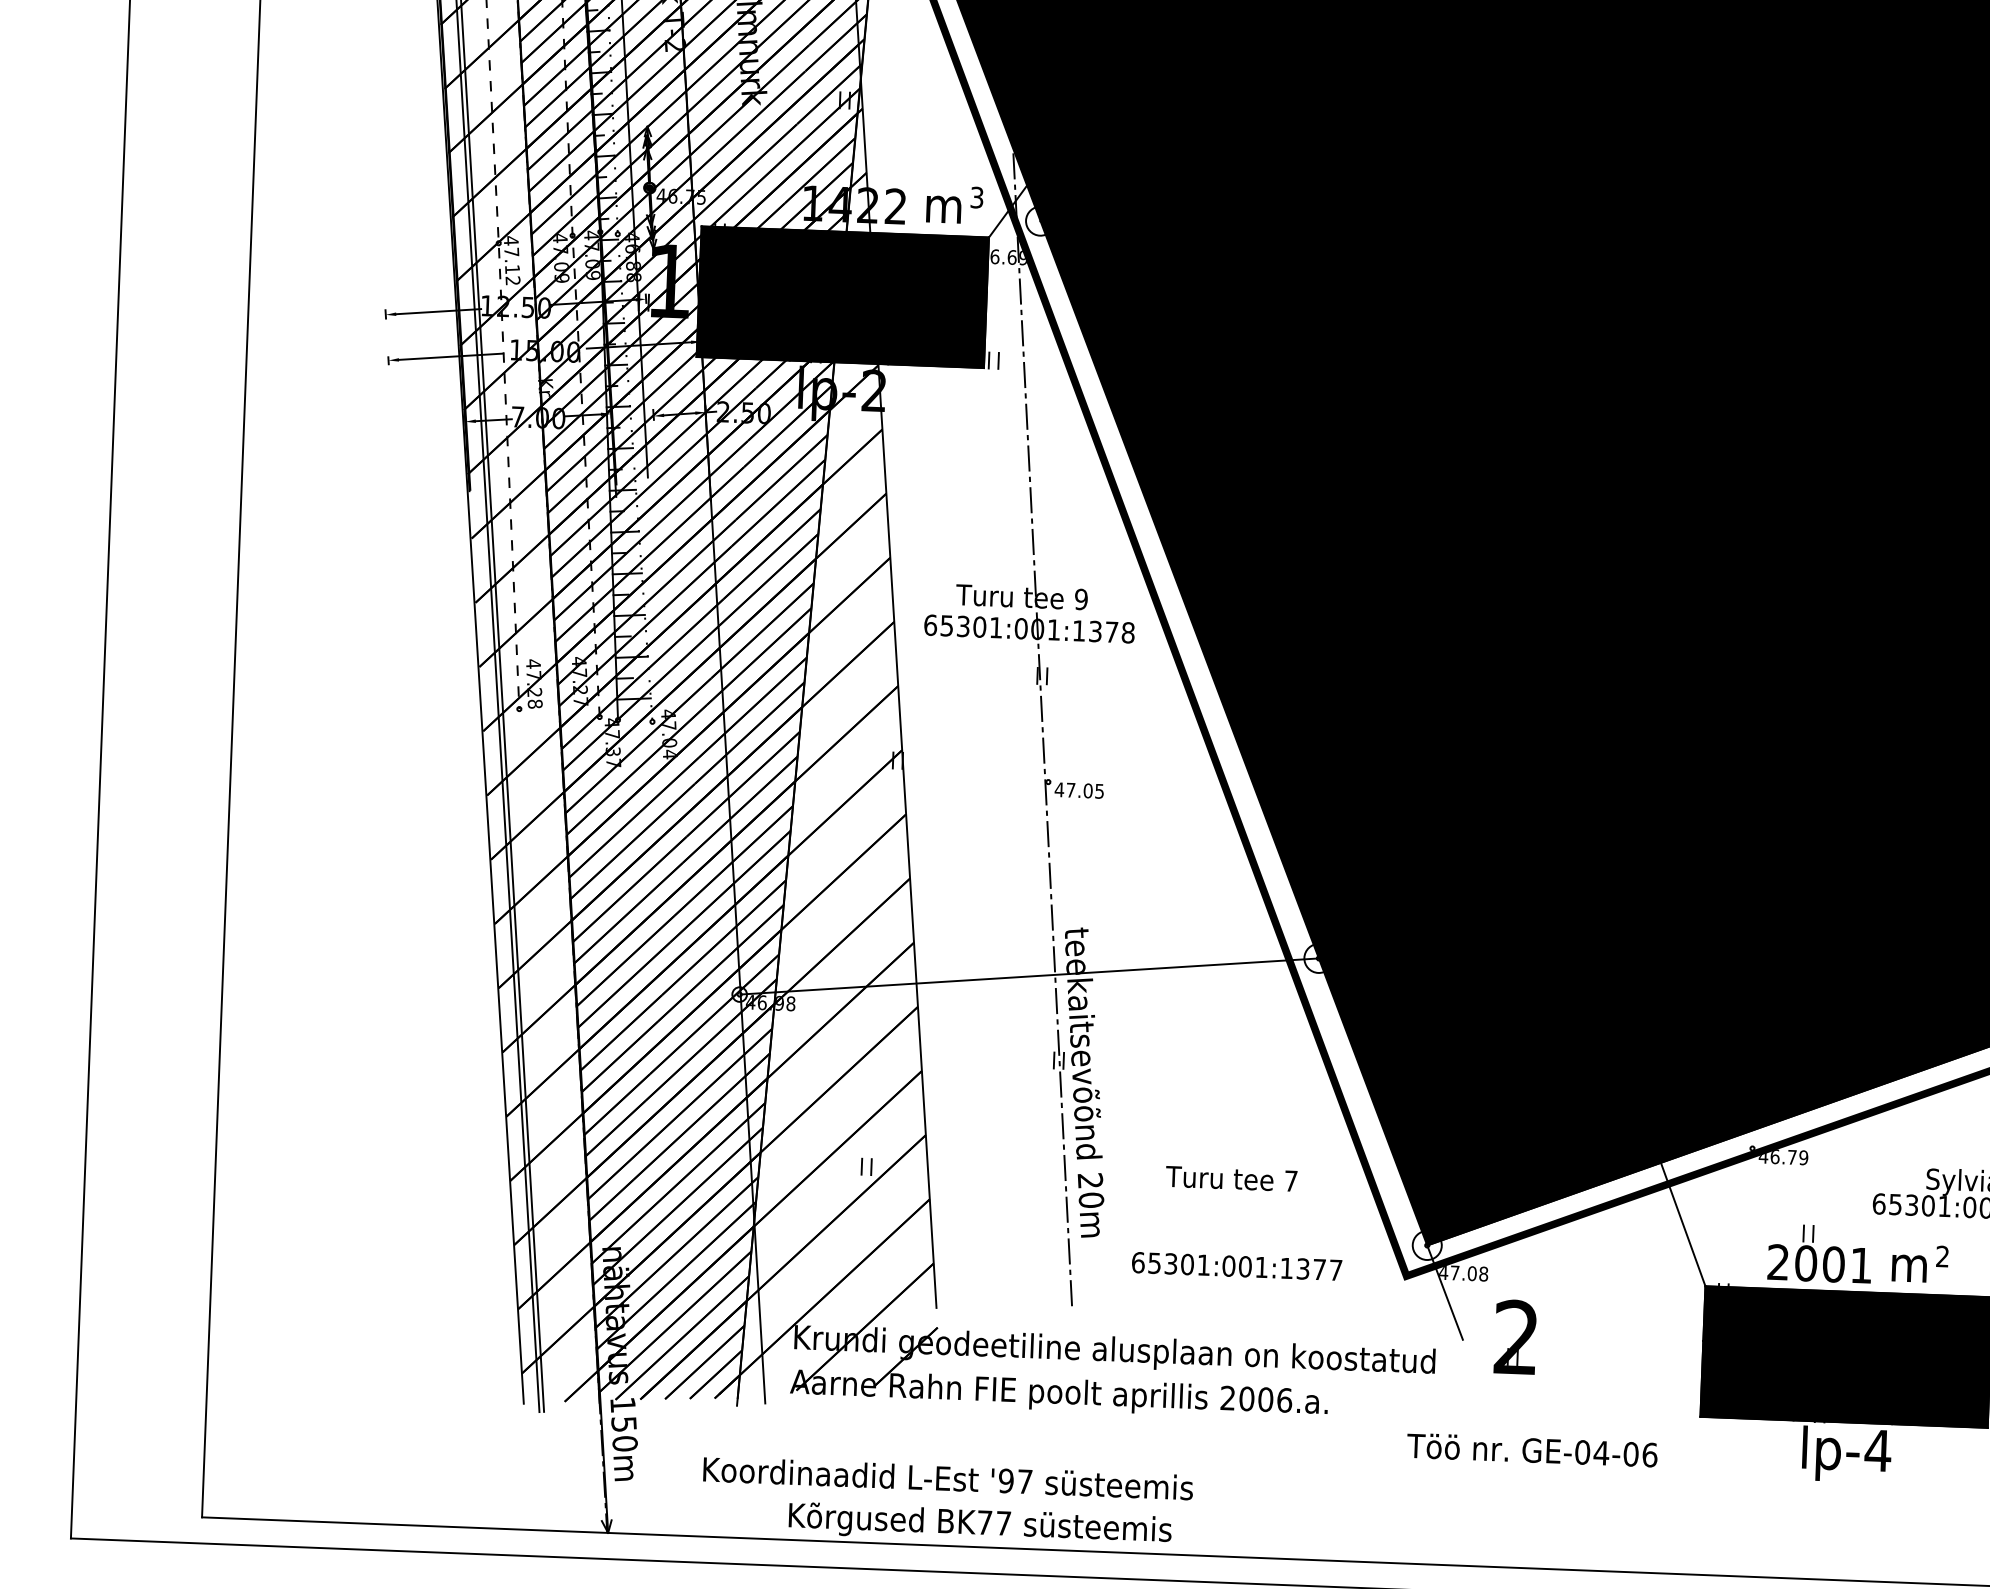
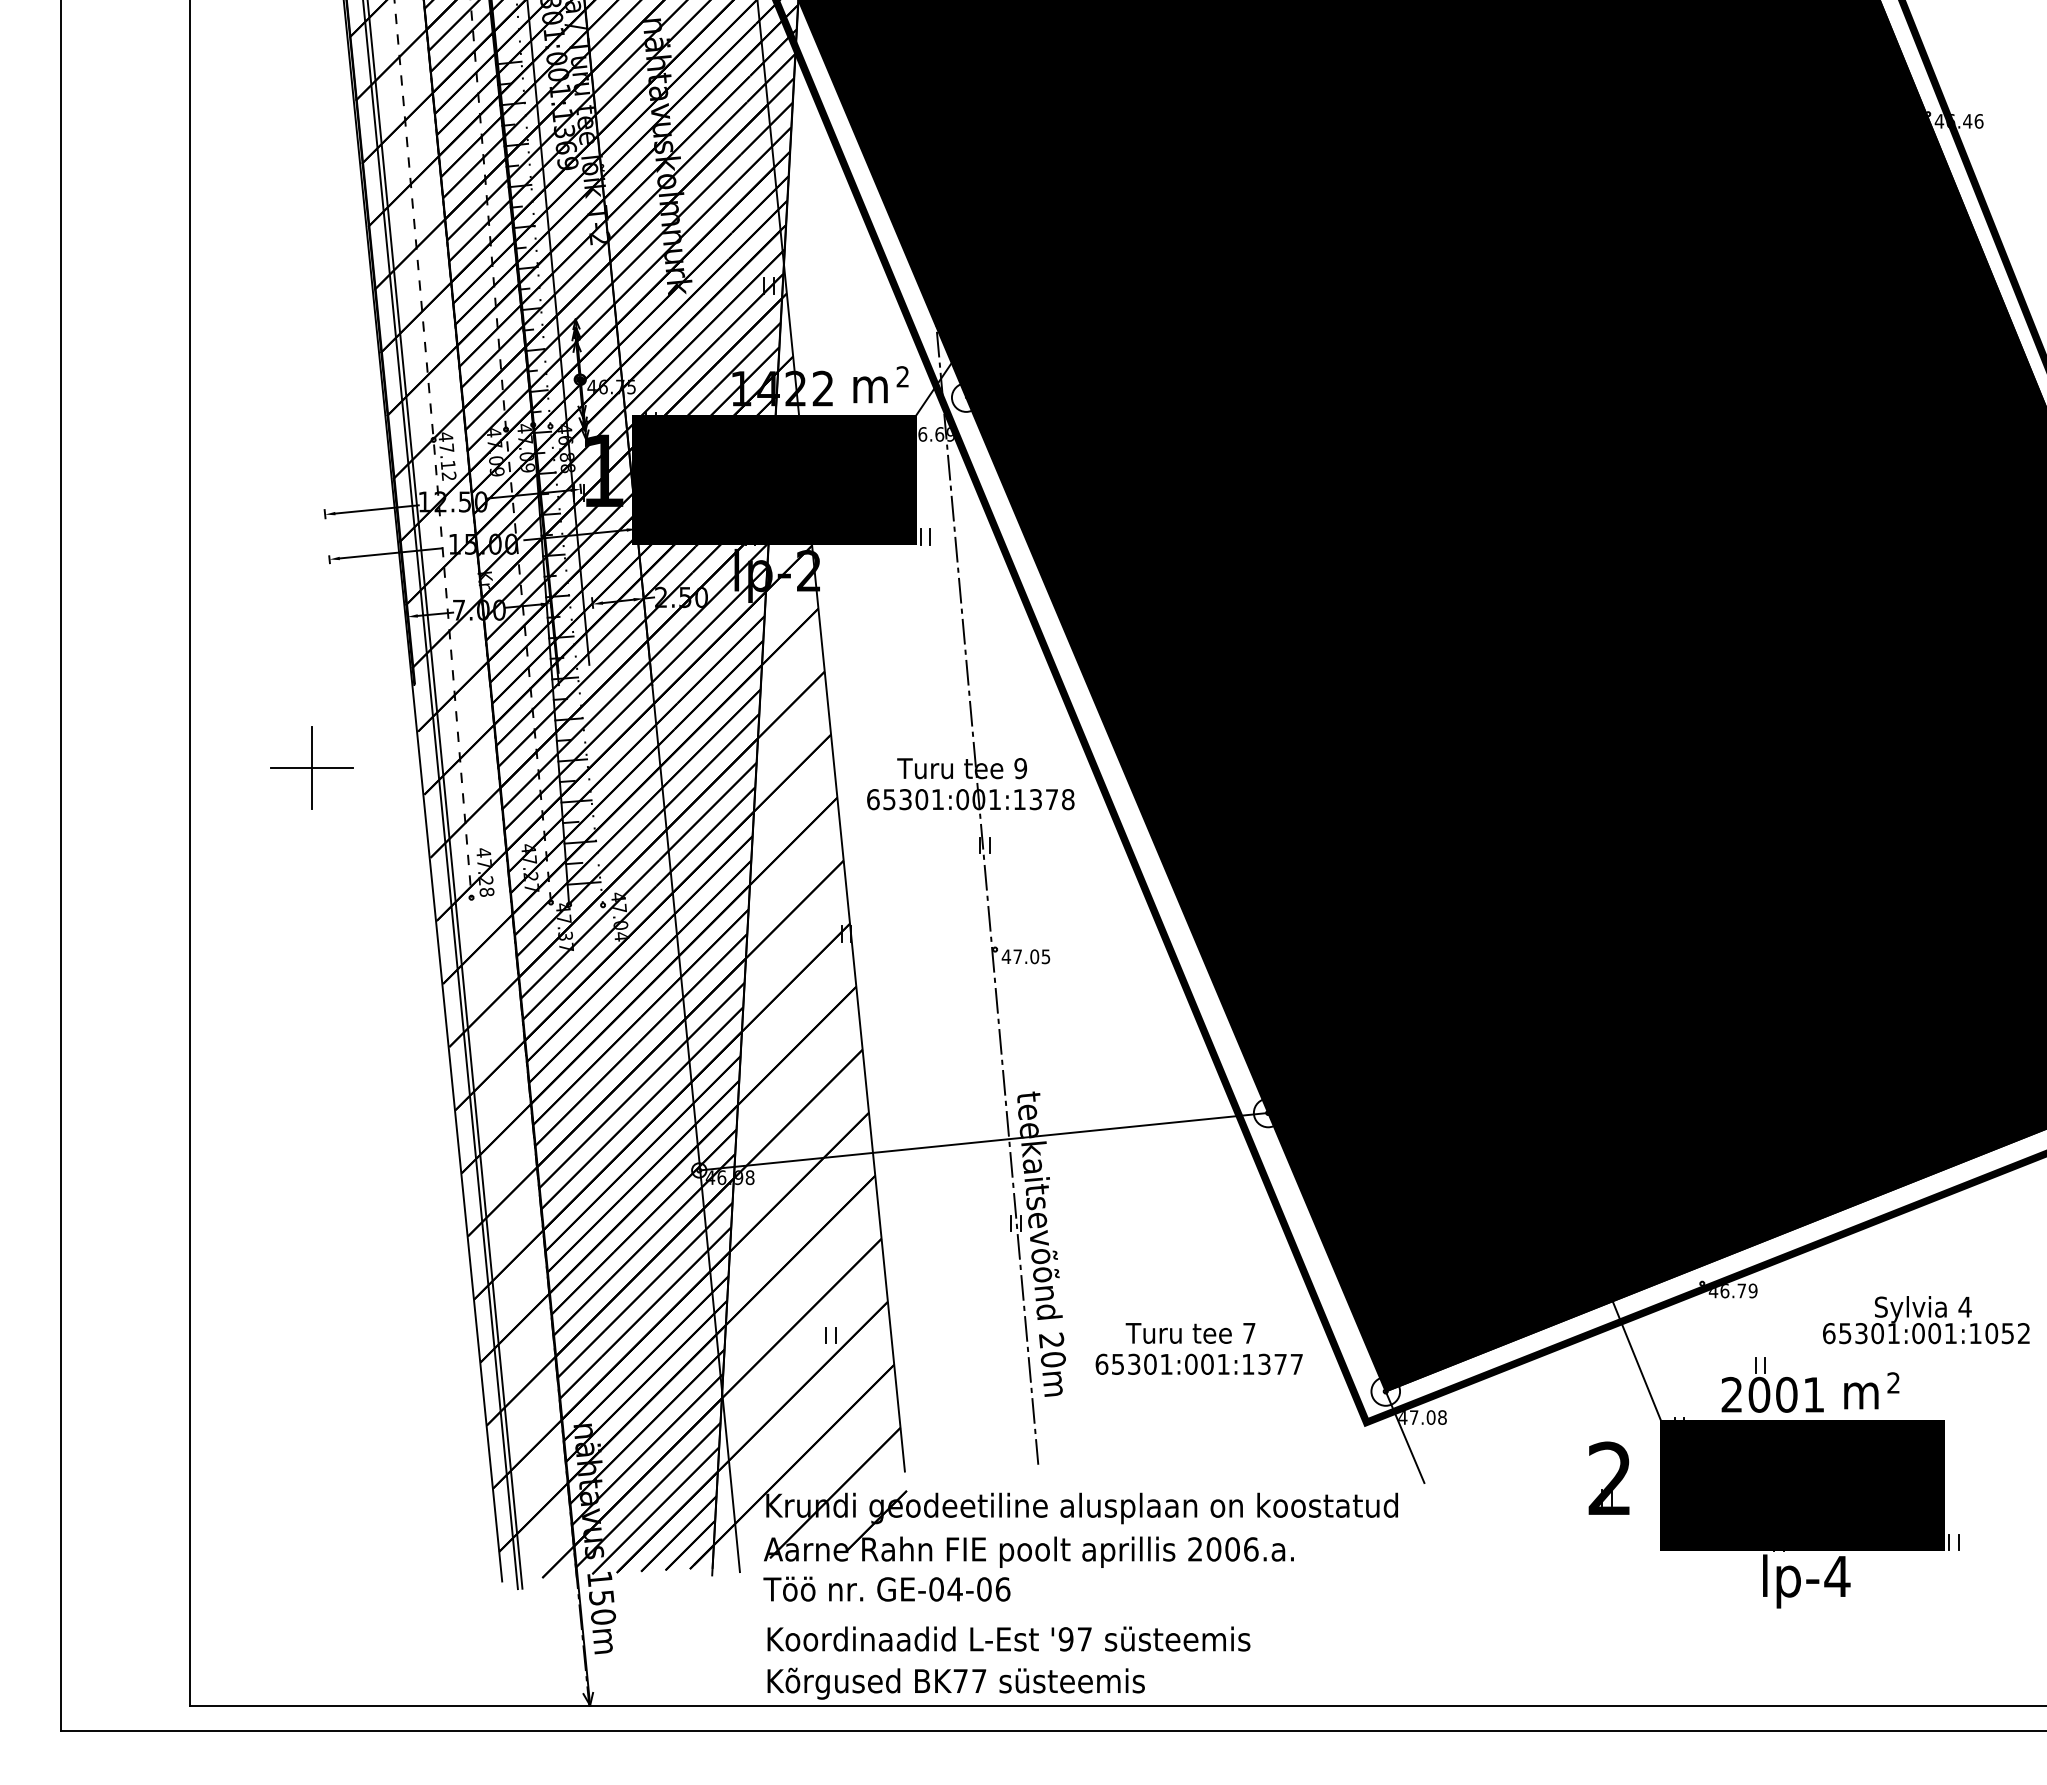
text: (976, 197) -> (902, 376), 3 -> 2
part: (362, 570) -> (311, 767), added
text: (1236, 1265) -> (1198, 1363), moved
part: (1514, 1336) -> (1608, 1477), moved
text: (1531, 1449) -> (886, 1588), moved
text: (947, 1477) -> (1008, 1638), moved

